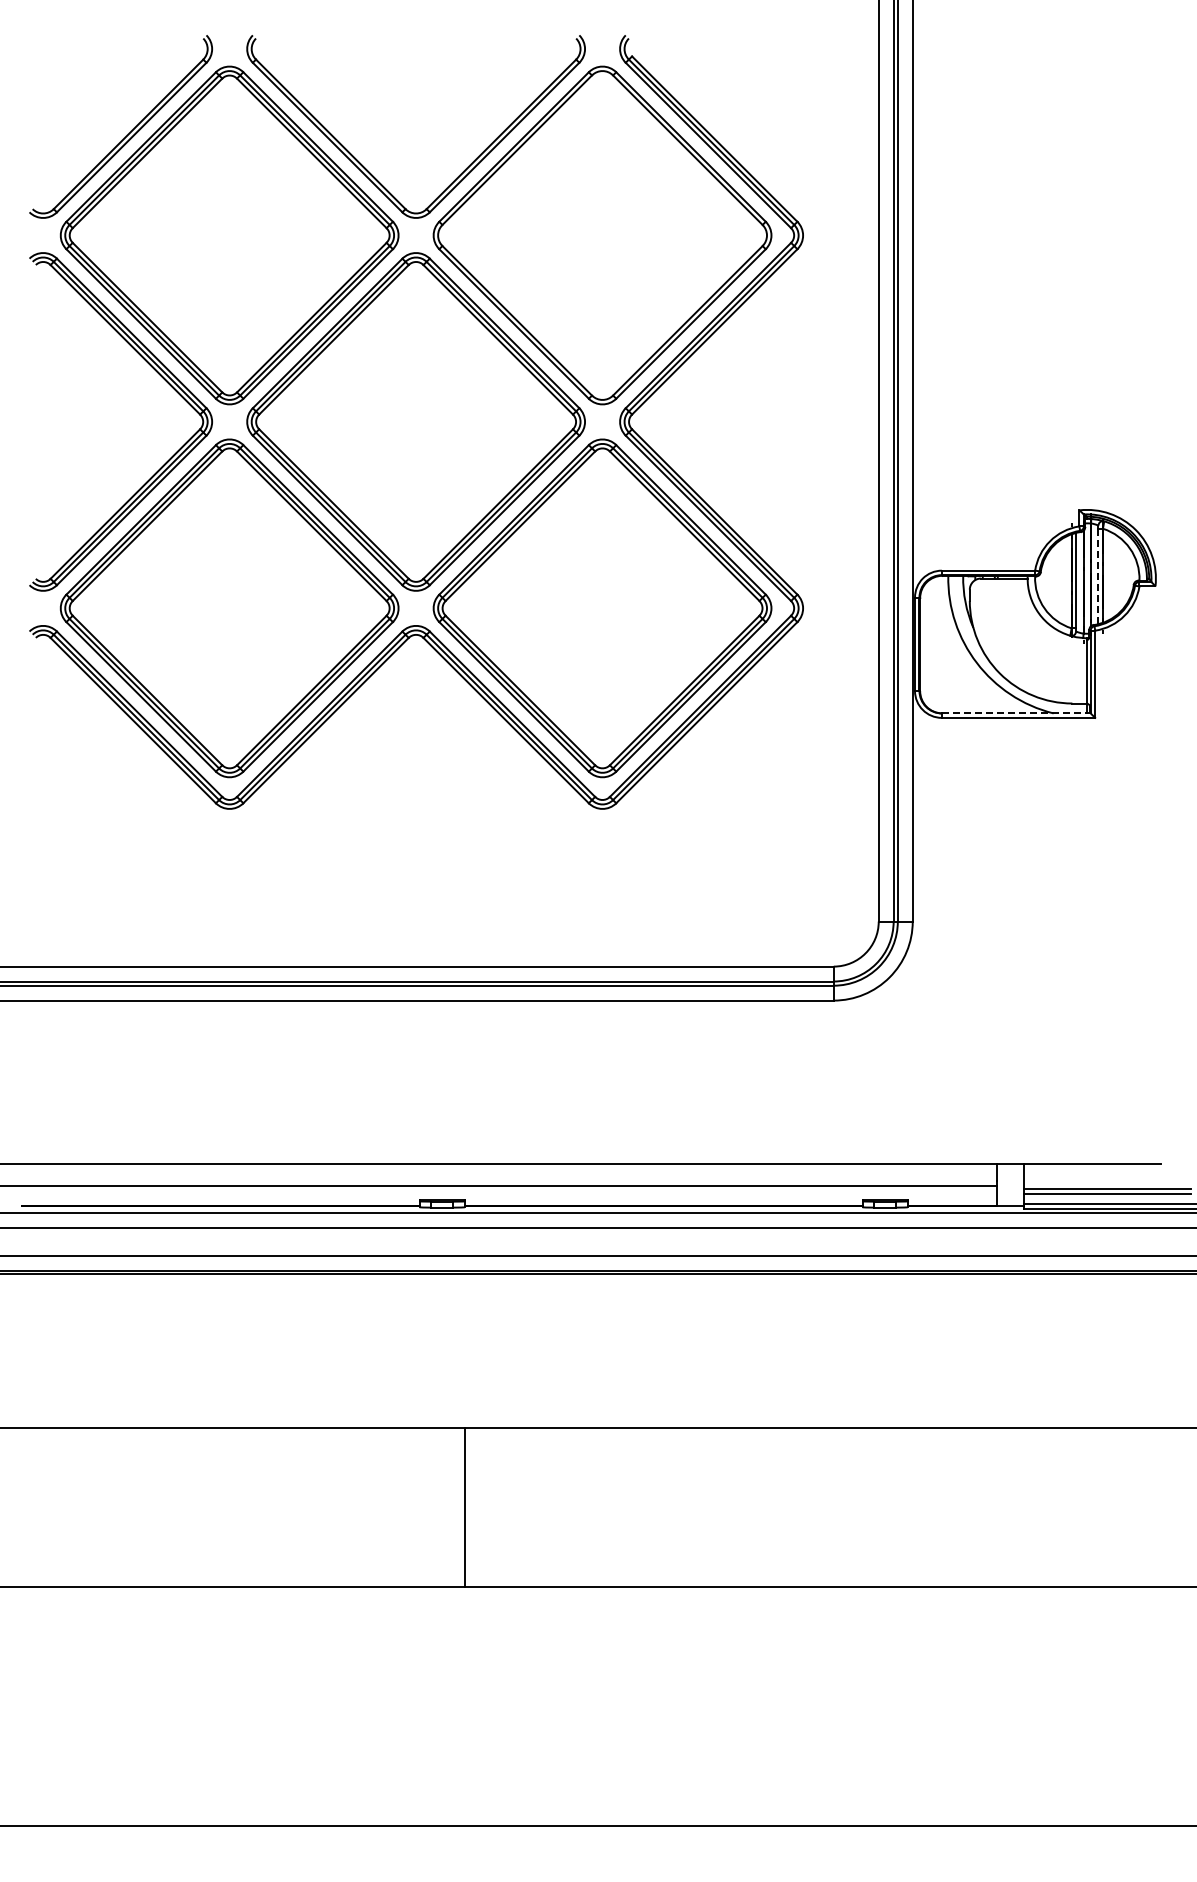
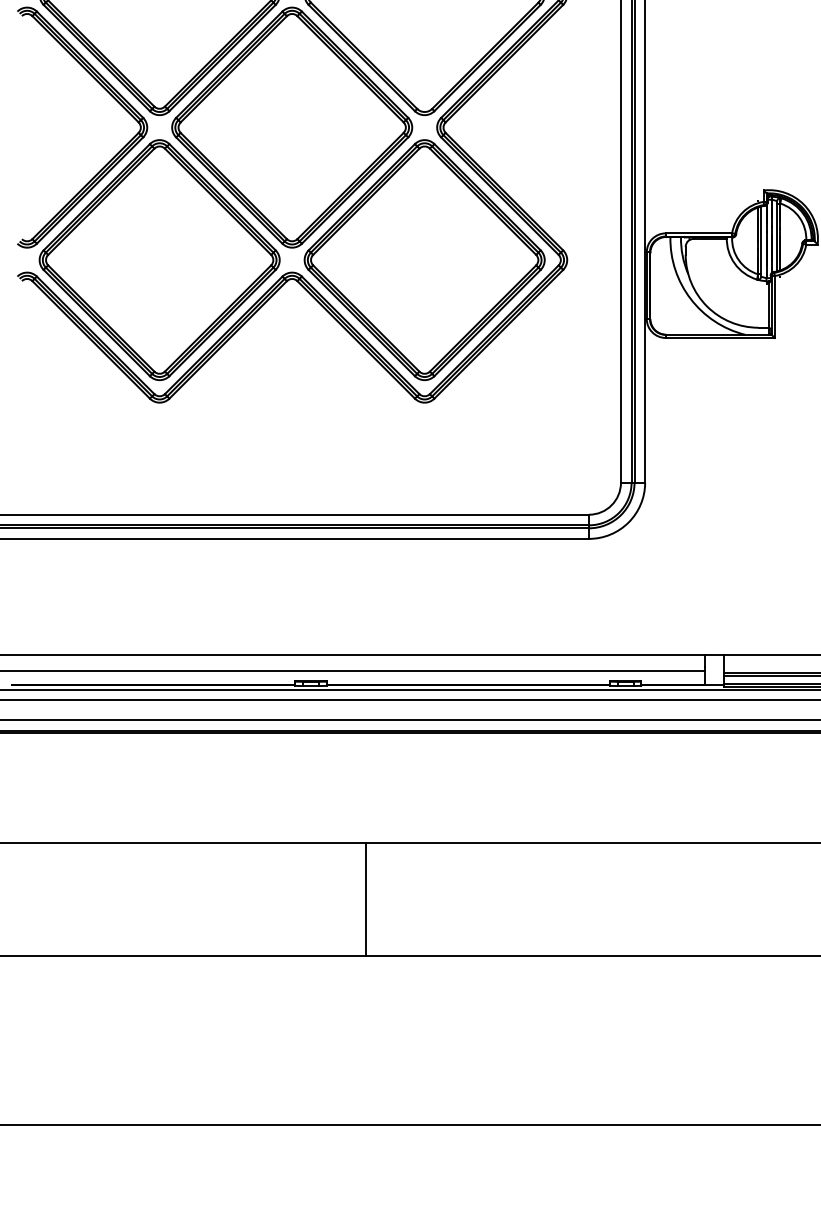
line: (1098, 576) -> (777, 237), dashed -> solid
line: (1016, 713) -> (718, 334), dashed -> solid
line: (464, 1506) -> (365, 898), moved

